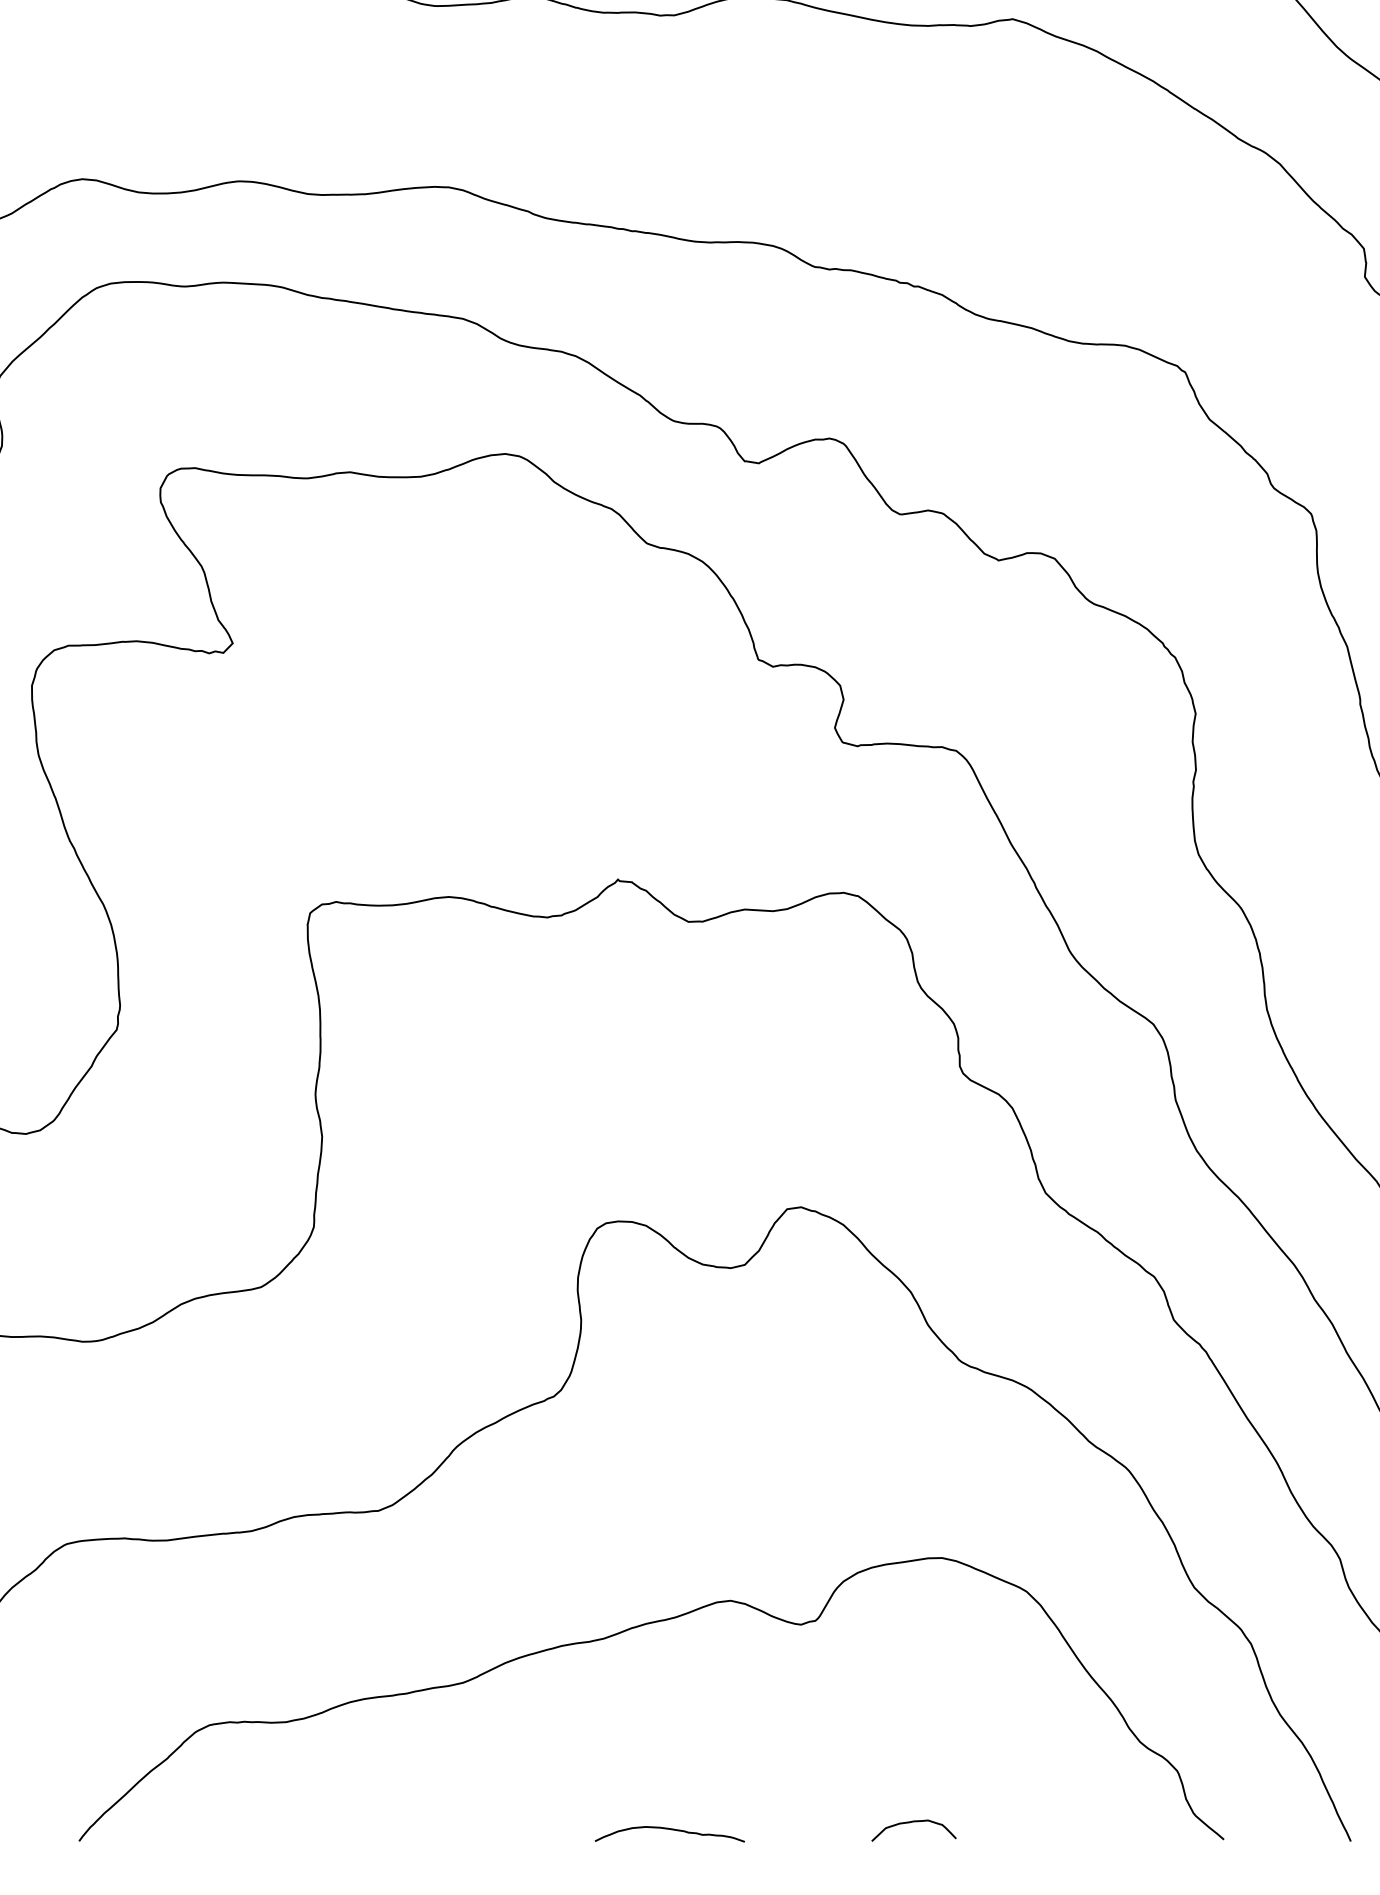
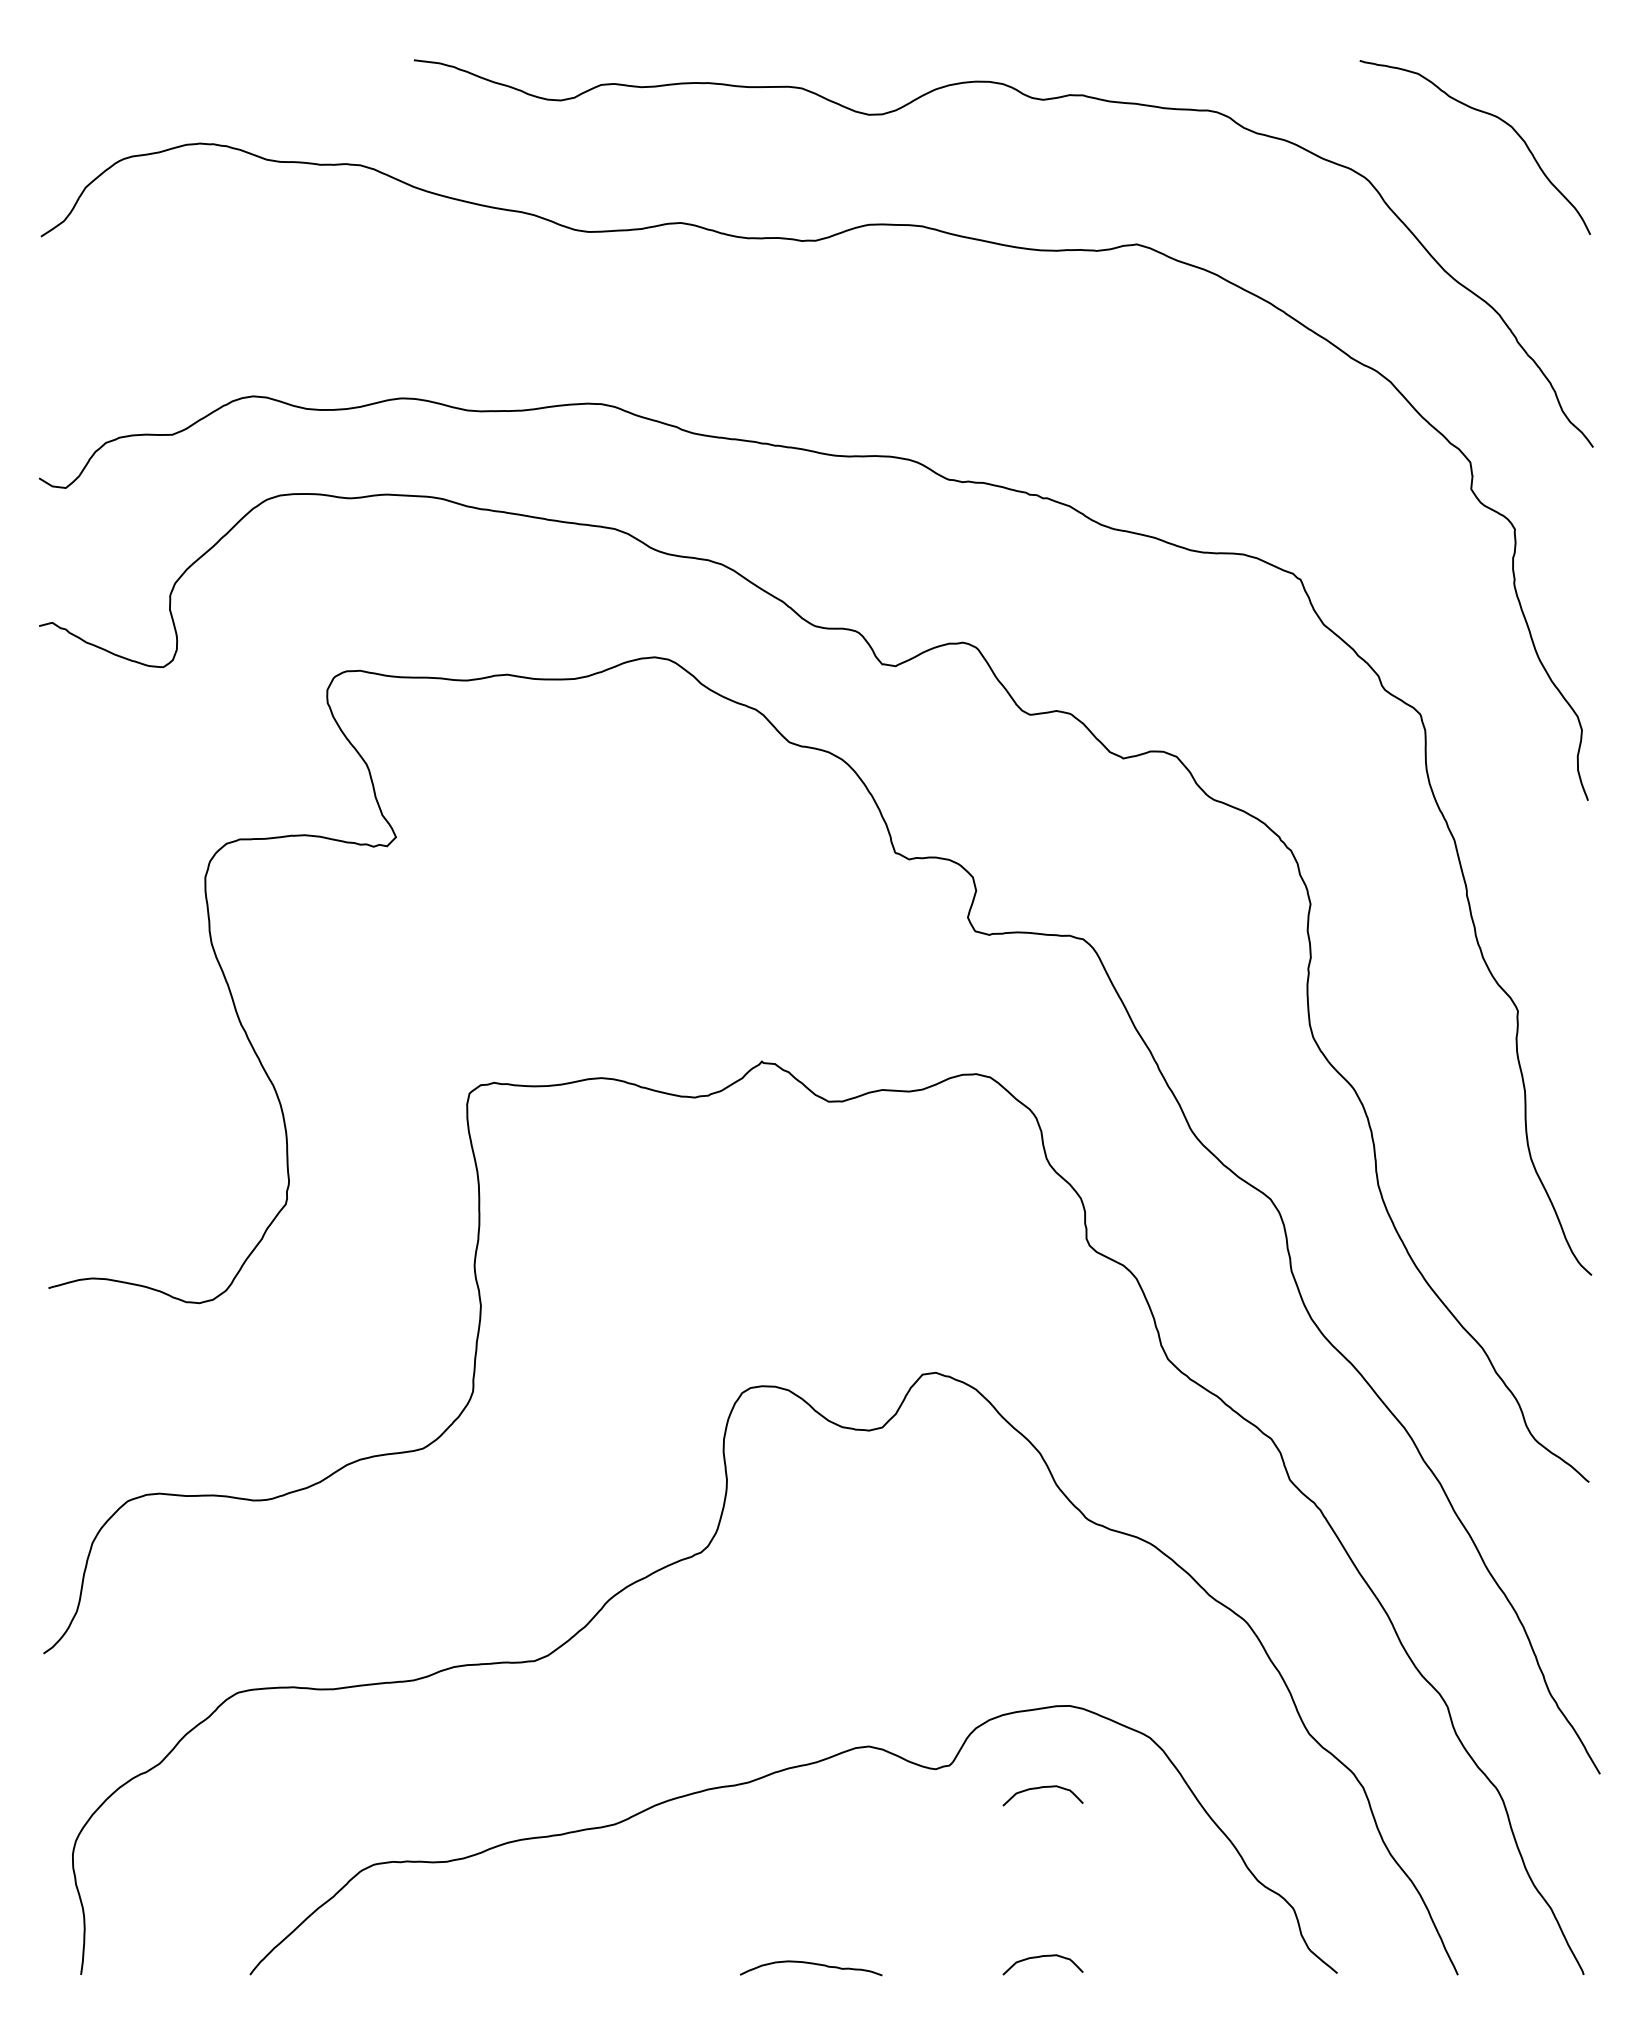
curve: (913, 1644) -> (1042, 1788), added

